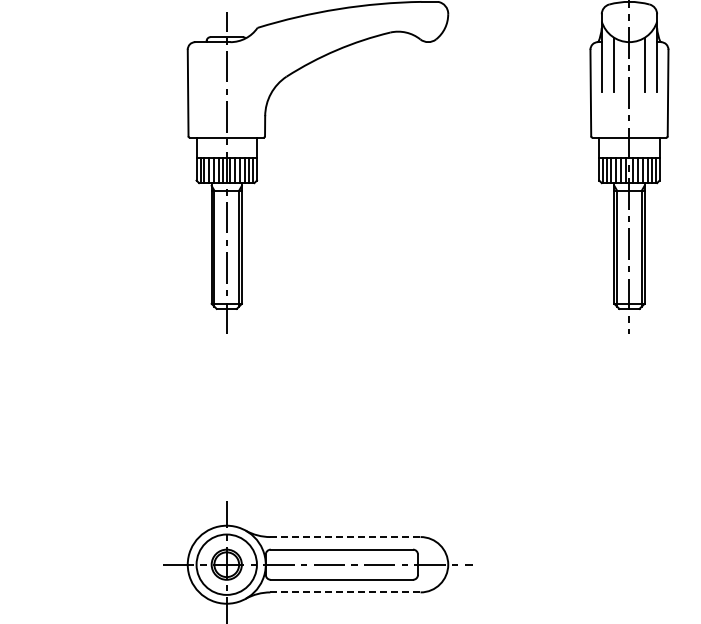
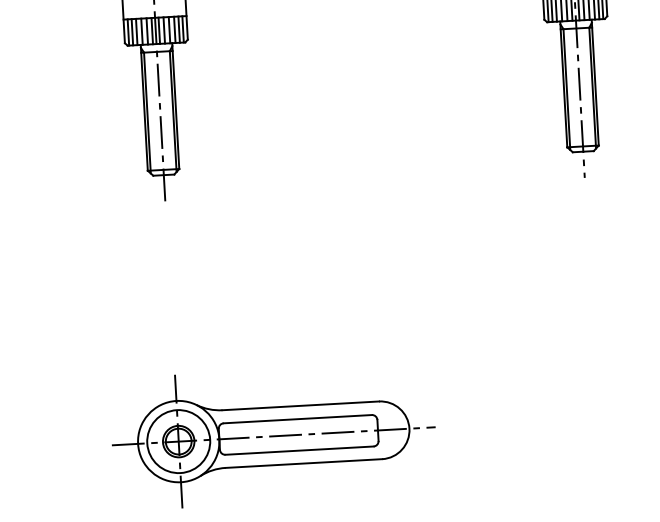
line: (345, 537) -> (300, 406), dashed -> solid
line: (345, 592) -> (304, 463), dashed -> solid

